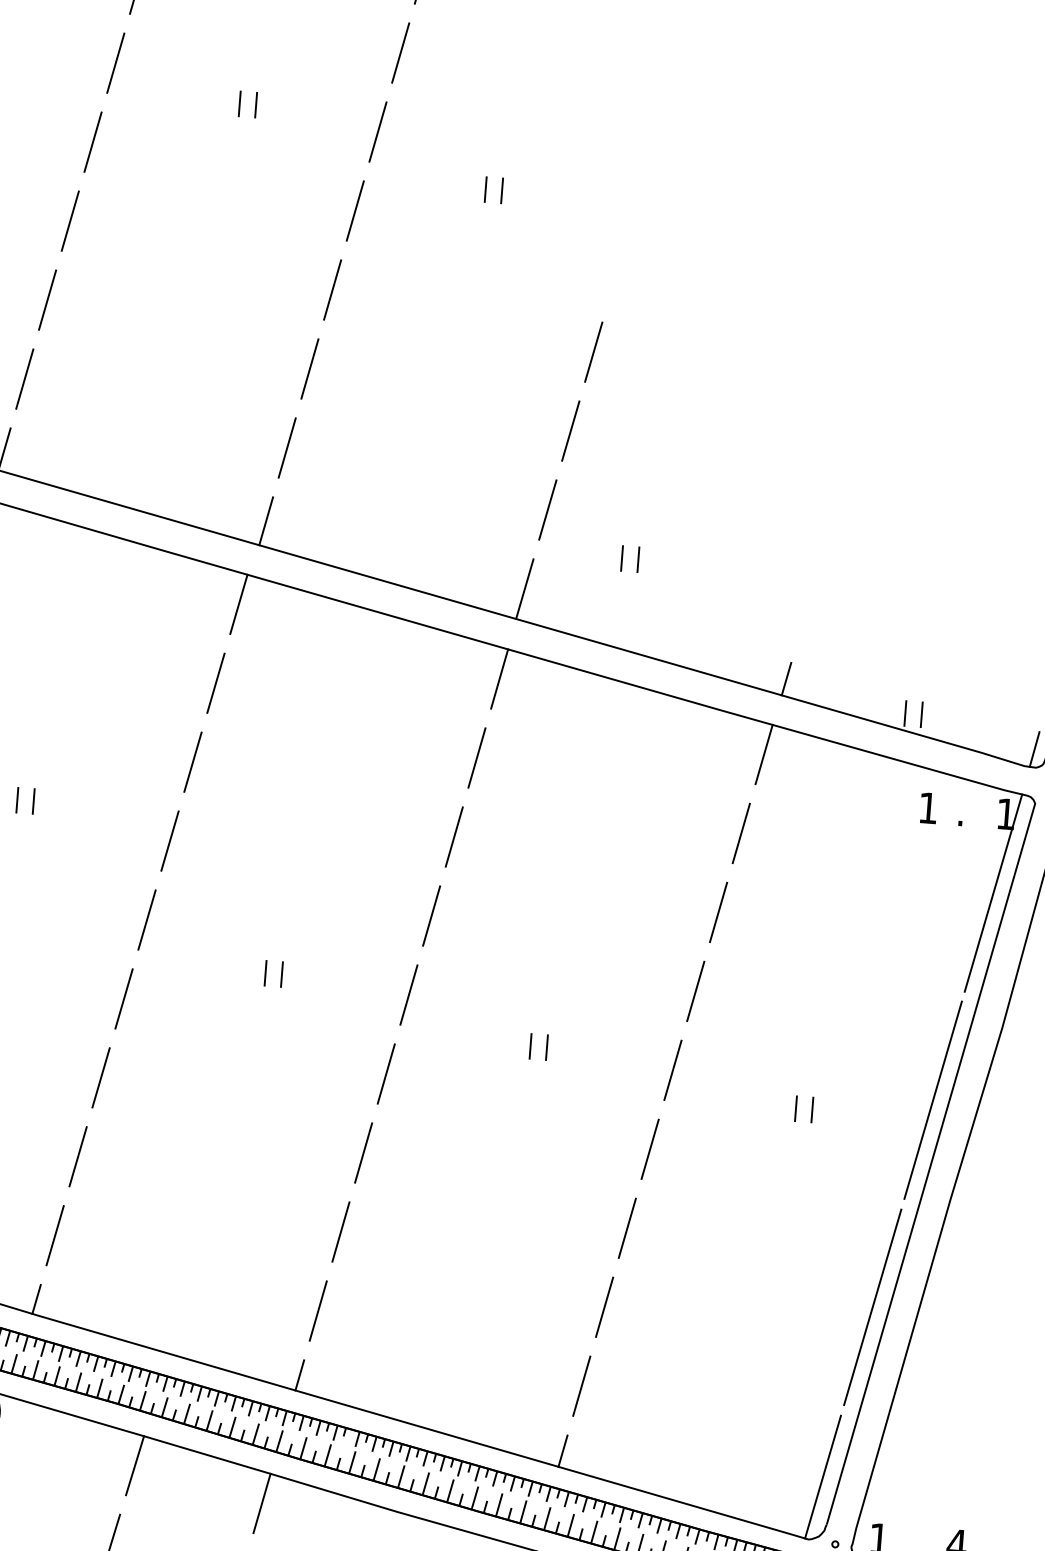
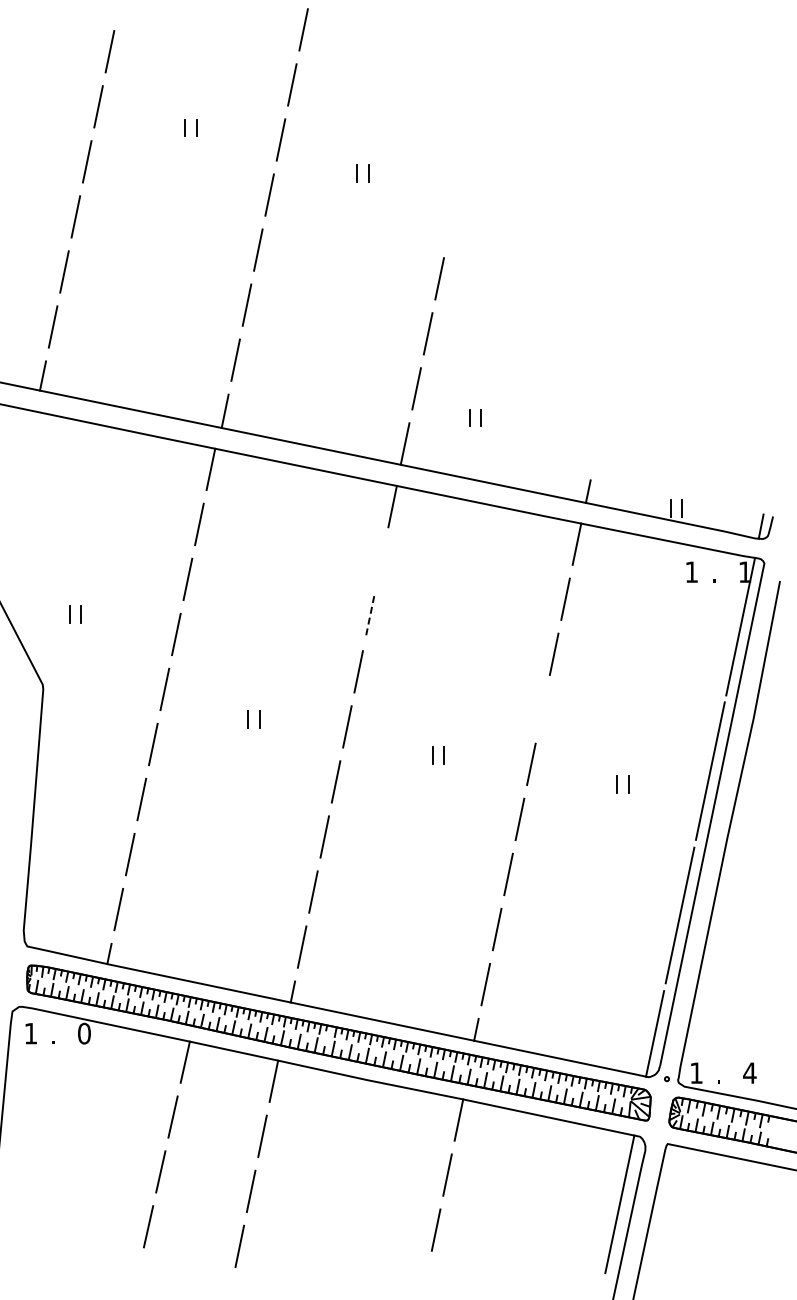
line: (477, 757) -> (381, 561), removed
line: (453, 838) -> (369, 617), solid -> dashed
line: (695, 990) -> (542, 708), removed

